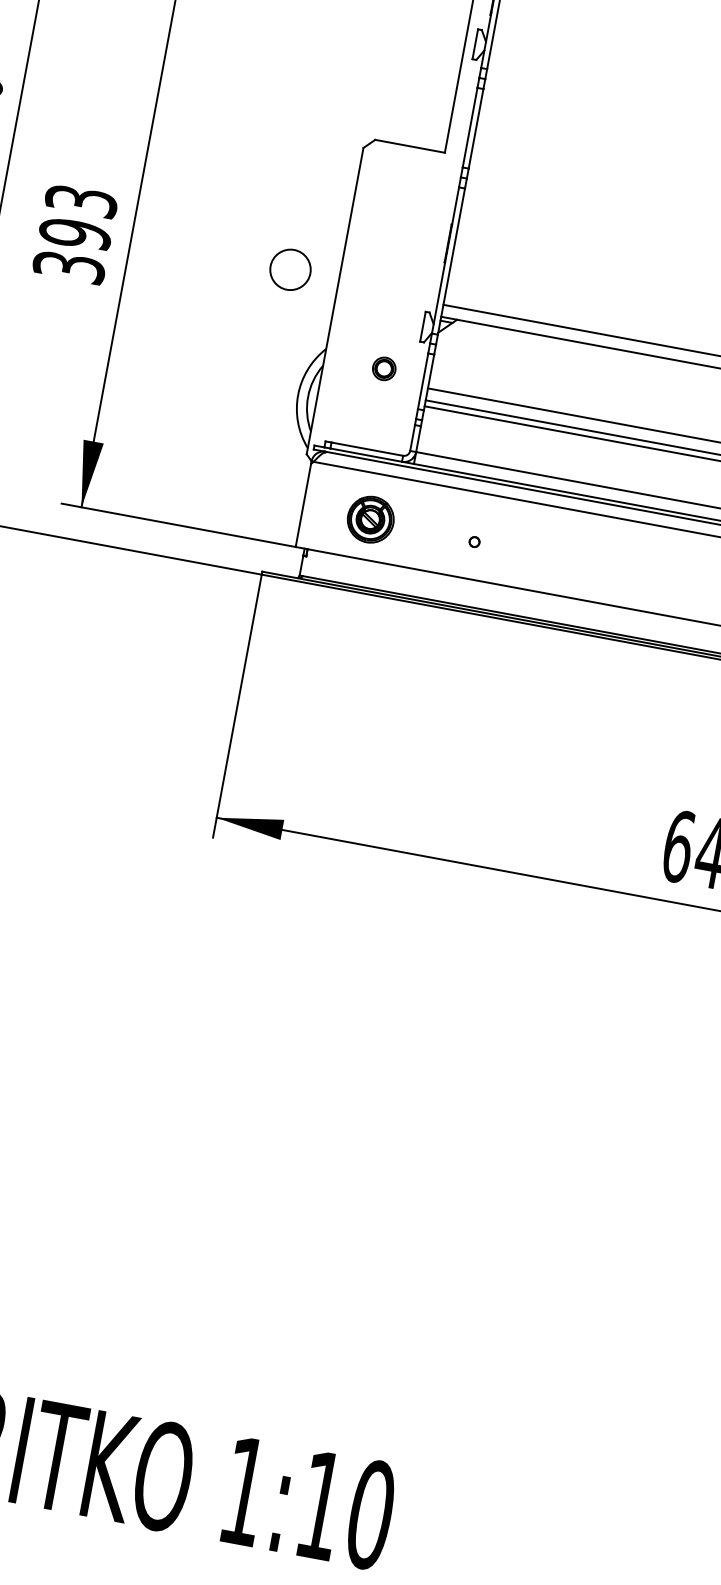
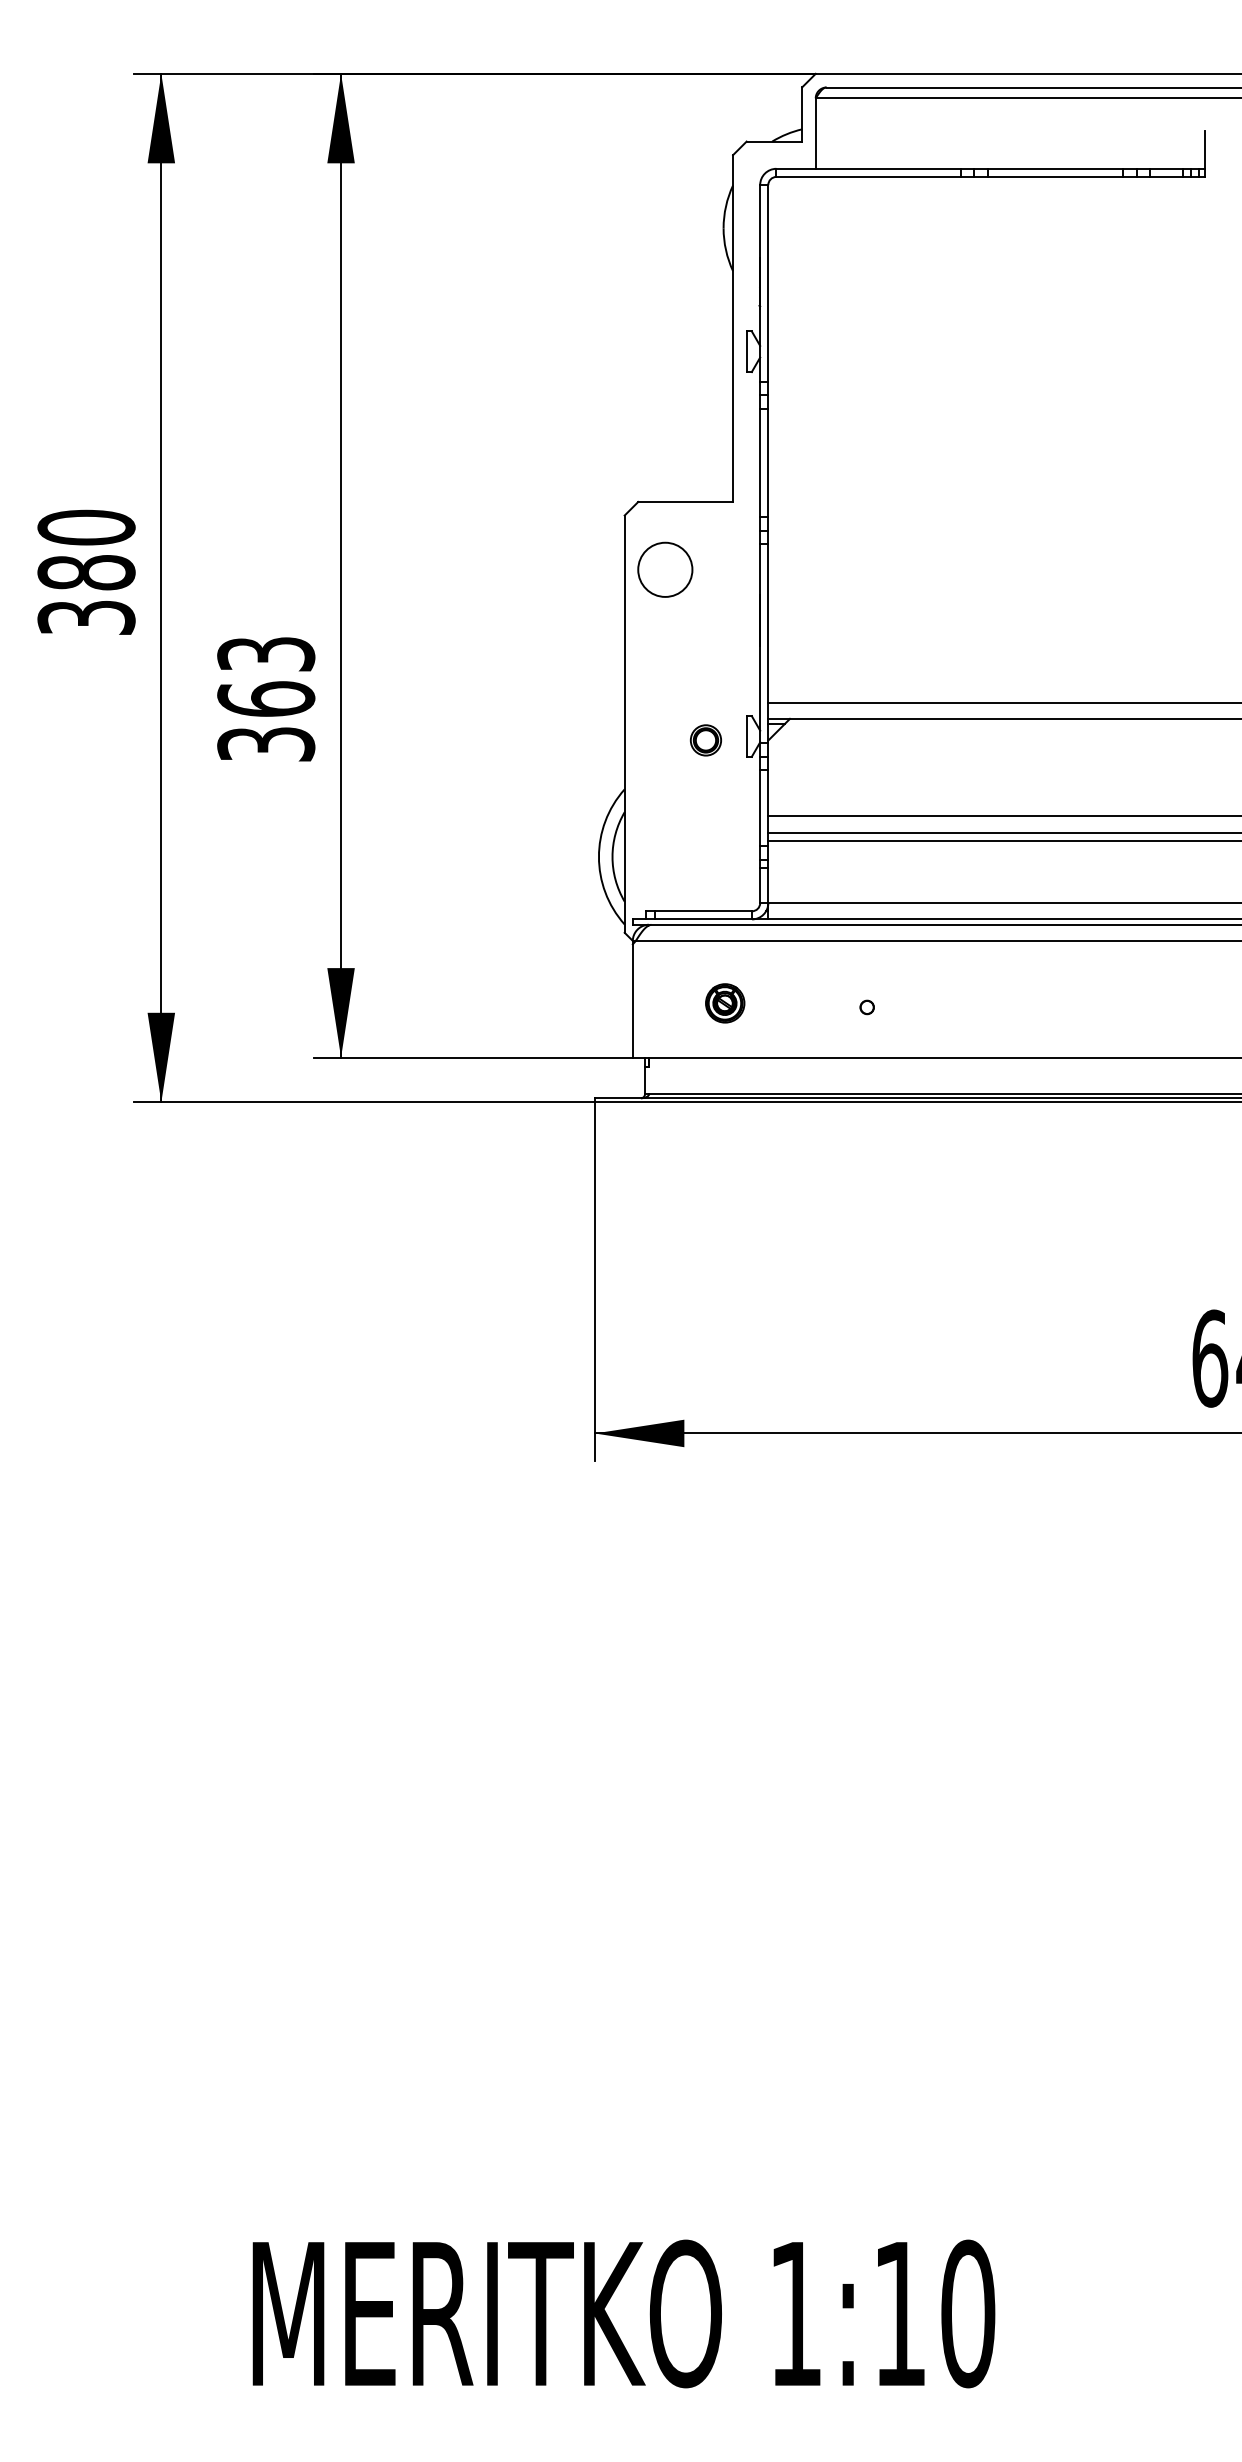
text: (75, 234) -> (266, 699), 393 -> 363
circle: (290, 269) -> (665, 569), moved
part: (383, 368) -> (705, 740), moved
part: (371, 519) -> (725, 1003), size x0.62

